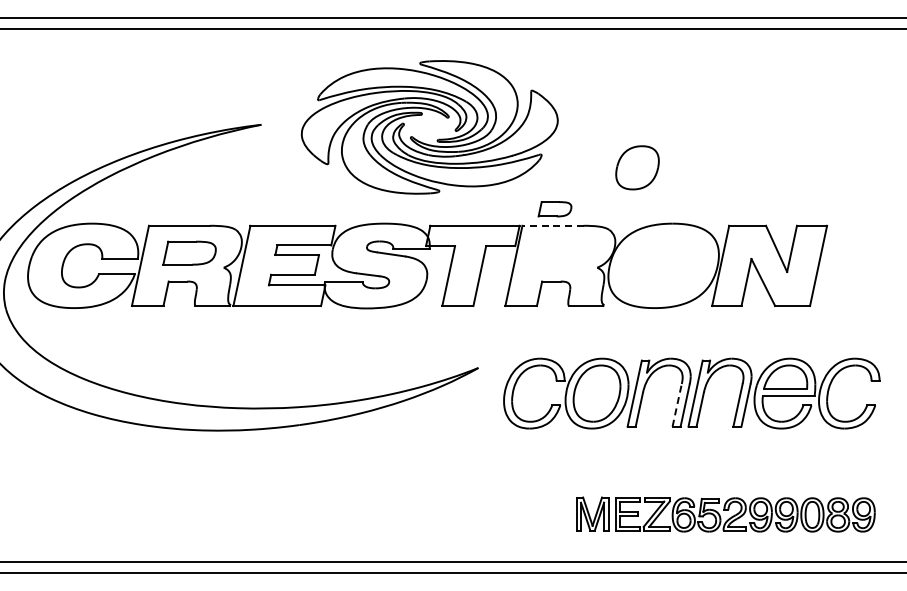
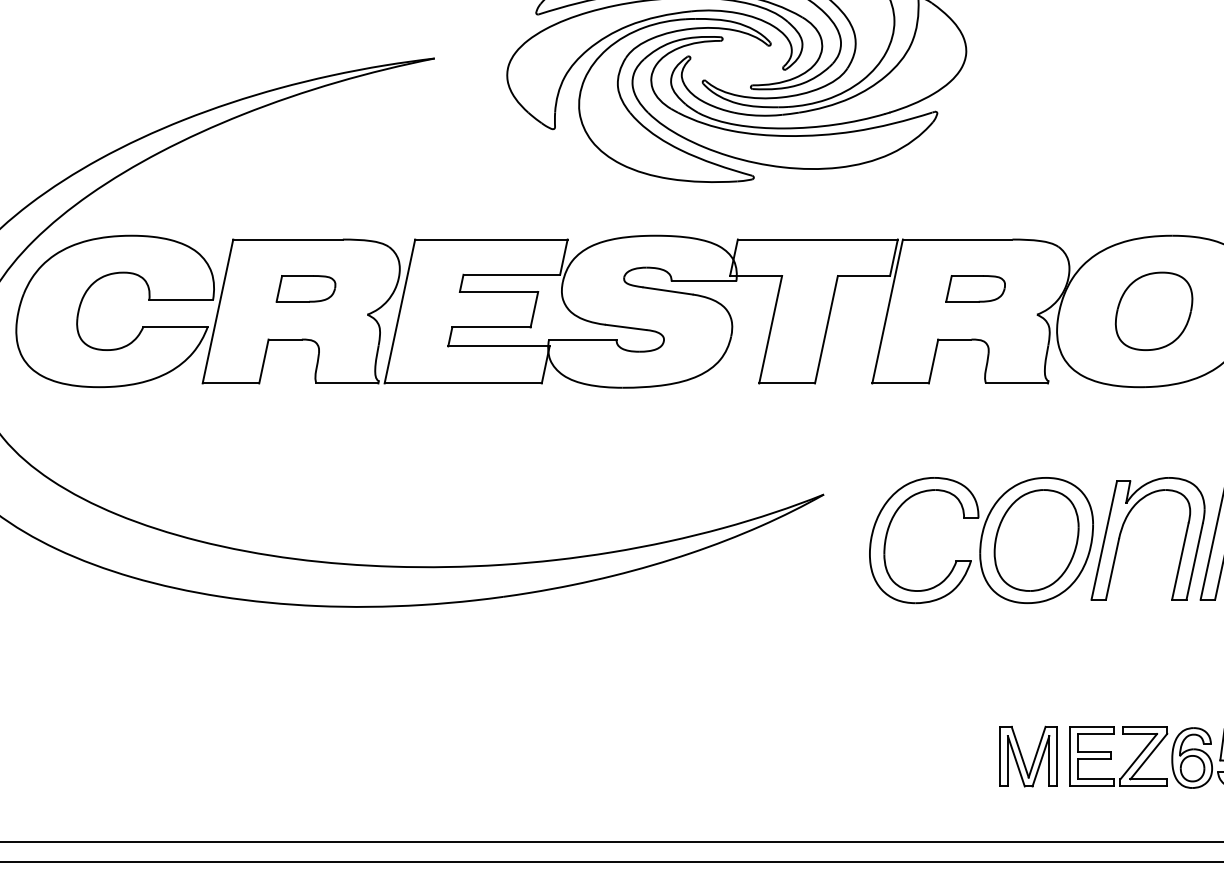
part: (637, 167) -> (1154, 310), moved
part: (554, 209) -> (974, 289), moved
line: (553, 225) -> (958, 239), dashed -> solid
part: (189, 253) -> (305, 289), size x0.62
line: (677, 405) -> (1180, 561), dashed -> solid

